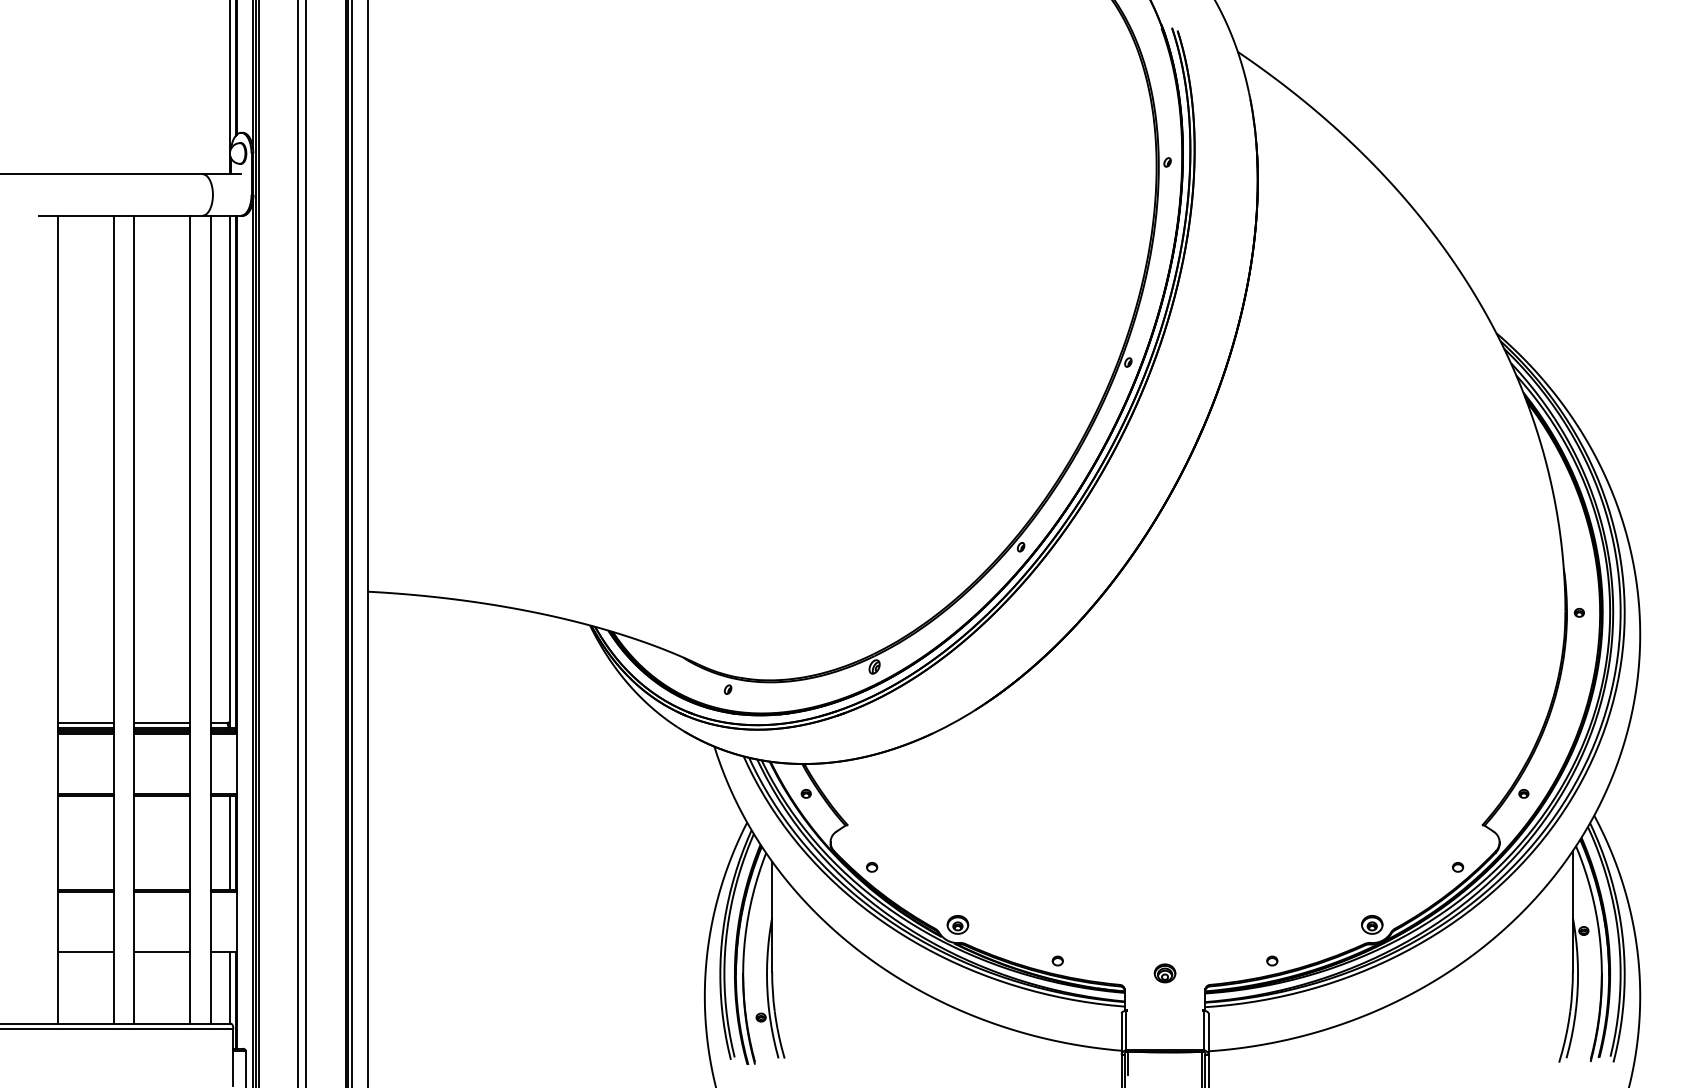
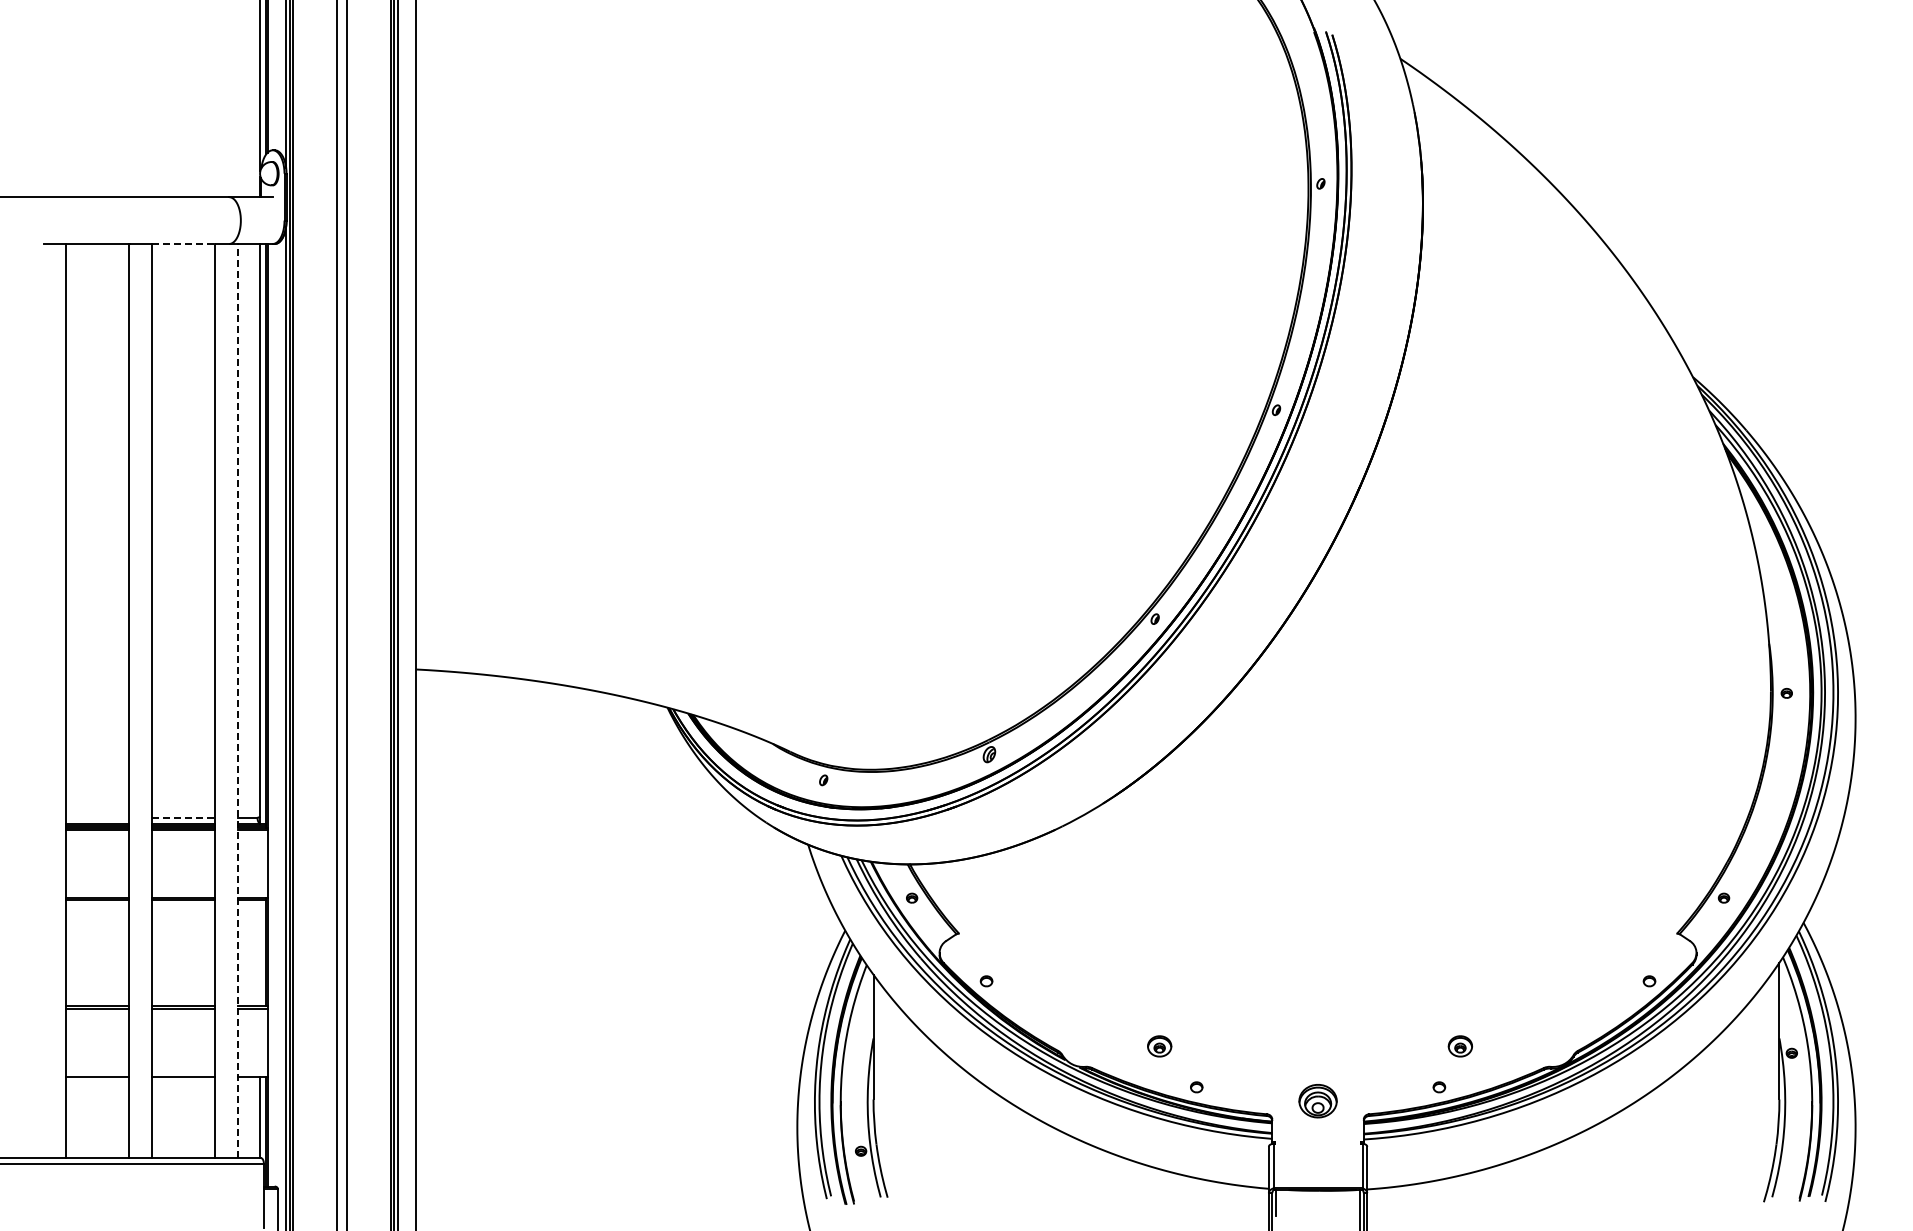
line: (163, 216) -> (184, 244), solid -> dashed
line: (210, 619) -> (238, 700), solid -> dashed
line: (85, 722) -> (96, 817), removed
line: (163, 722) -> (184, 817), solid -> dashed
line: (230, 842) -> (260, 953), removed
part: (957, 924) -> (1159, 1046), moved
part: (1371, 924) -> (1459, 1046), moved
part: (1164, 973) -> (1317, 1101), size x1.6

